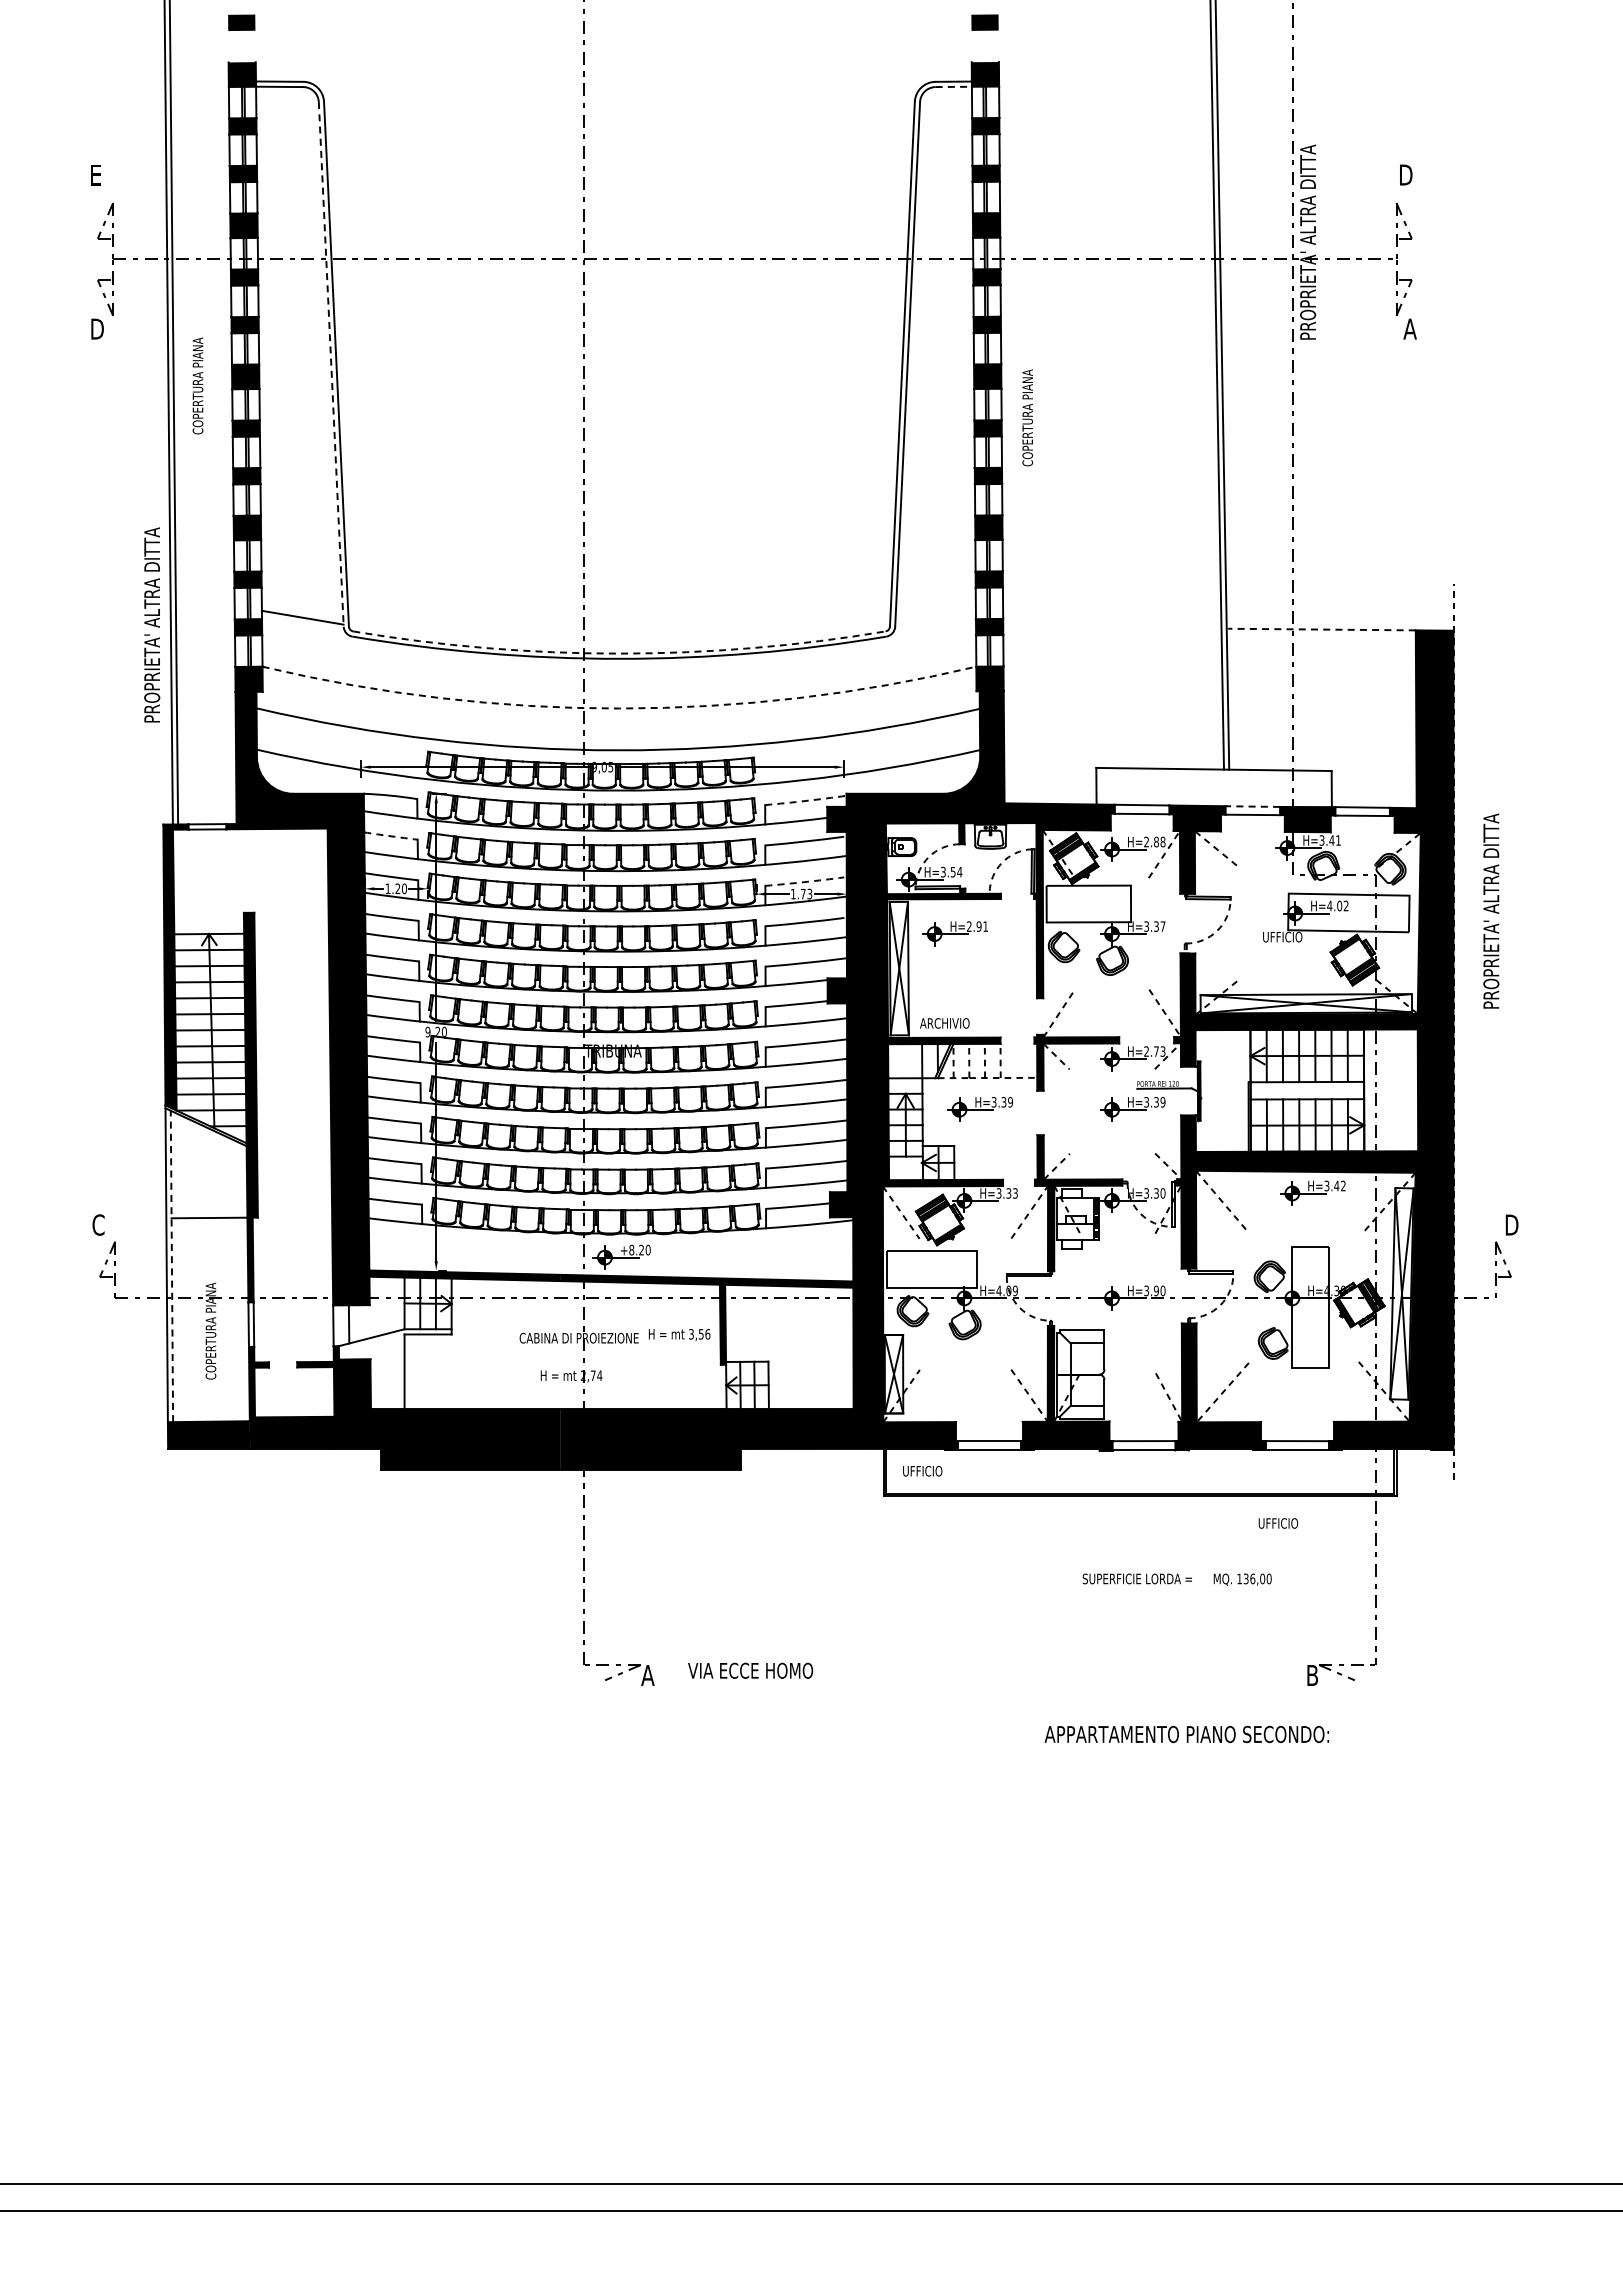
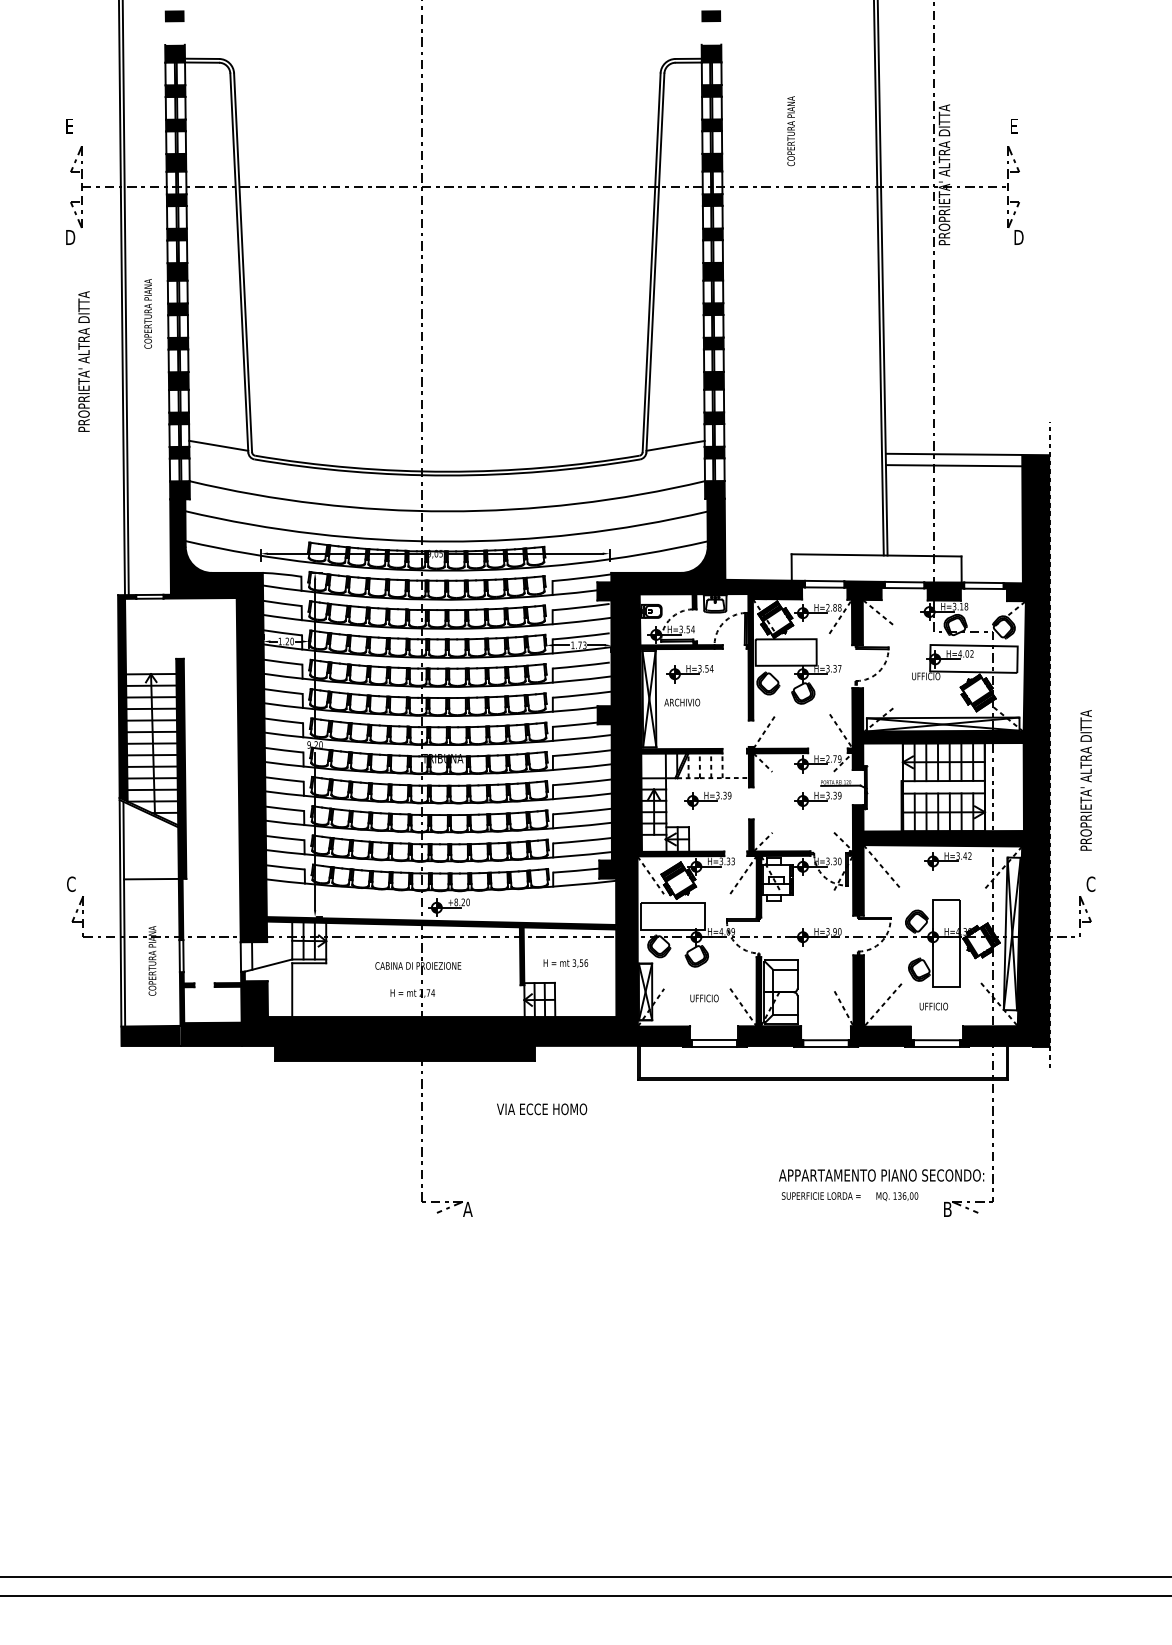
line: (954, 86) -> (689, 62), dashed -> solid
text: (1406, 174) -> (1015, 125), D -> E
text: (1410, 328) -> (1018, 237), A -> D
line: (331, 364) -> (239, 263), dashed -> solid
text: (197, 385) -> (147, 313), moved
text: (1027, 417) -> (791, 130), moved
line: (935, 617) -> (675, 445), added
text: (152, 624) -> (84, 361), moved
line: (1322, 629) -> (954, 454), dashed -> solid
line: (1321, 645) -> (954, 465), added
arc: (619, 653) -> (447, 471), dashed -> solid
arc: (619, 708) -> (447, 511), dashed -> solid
arc: (805, 800) -> (581, 577), dashed -> solid
line: (1252, 806) -> (904, 582), dashed -> solid
arc: (390, 836) -> (282, 603), dashed -> solid
text: (1334, 840) -> (963, 606), H=3.41 -> H=3.18
arc: (804, 882) -> (580, 636), dashed -> solid
text: (1491, 910) -> (1086, 779), moved
text: (977, 926) -> (705, 668), H=2.91 -> H=3.54
text: (944, 1023) -> (682, 702), moved
text: (1162, 1051) -> (839, 758), H=2.73 -> H=2.79
text: (1511, 1224) -> (1091, 883), D -> C
line: (171, 1266) -> (123, 914), dashed -> solid
text: (679, 1334) -> (565, 963), moved
text: (922, 1471) -> (704, 998), moved
text: (1278, 1523) -> (933, 1006), moved
text: (1176, 1579) -> (849, 1196), moved
text: (750, 1670) -> (541, 1109), moved
text: (1186, 1734) -> (881, 1175), moved

